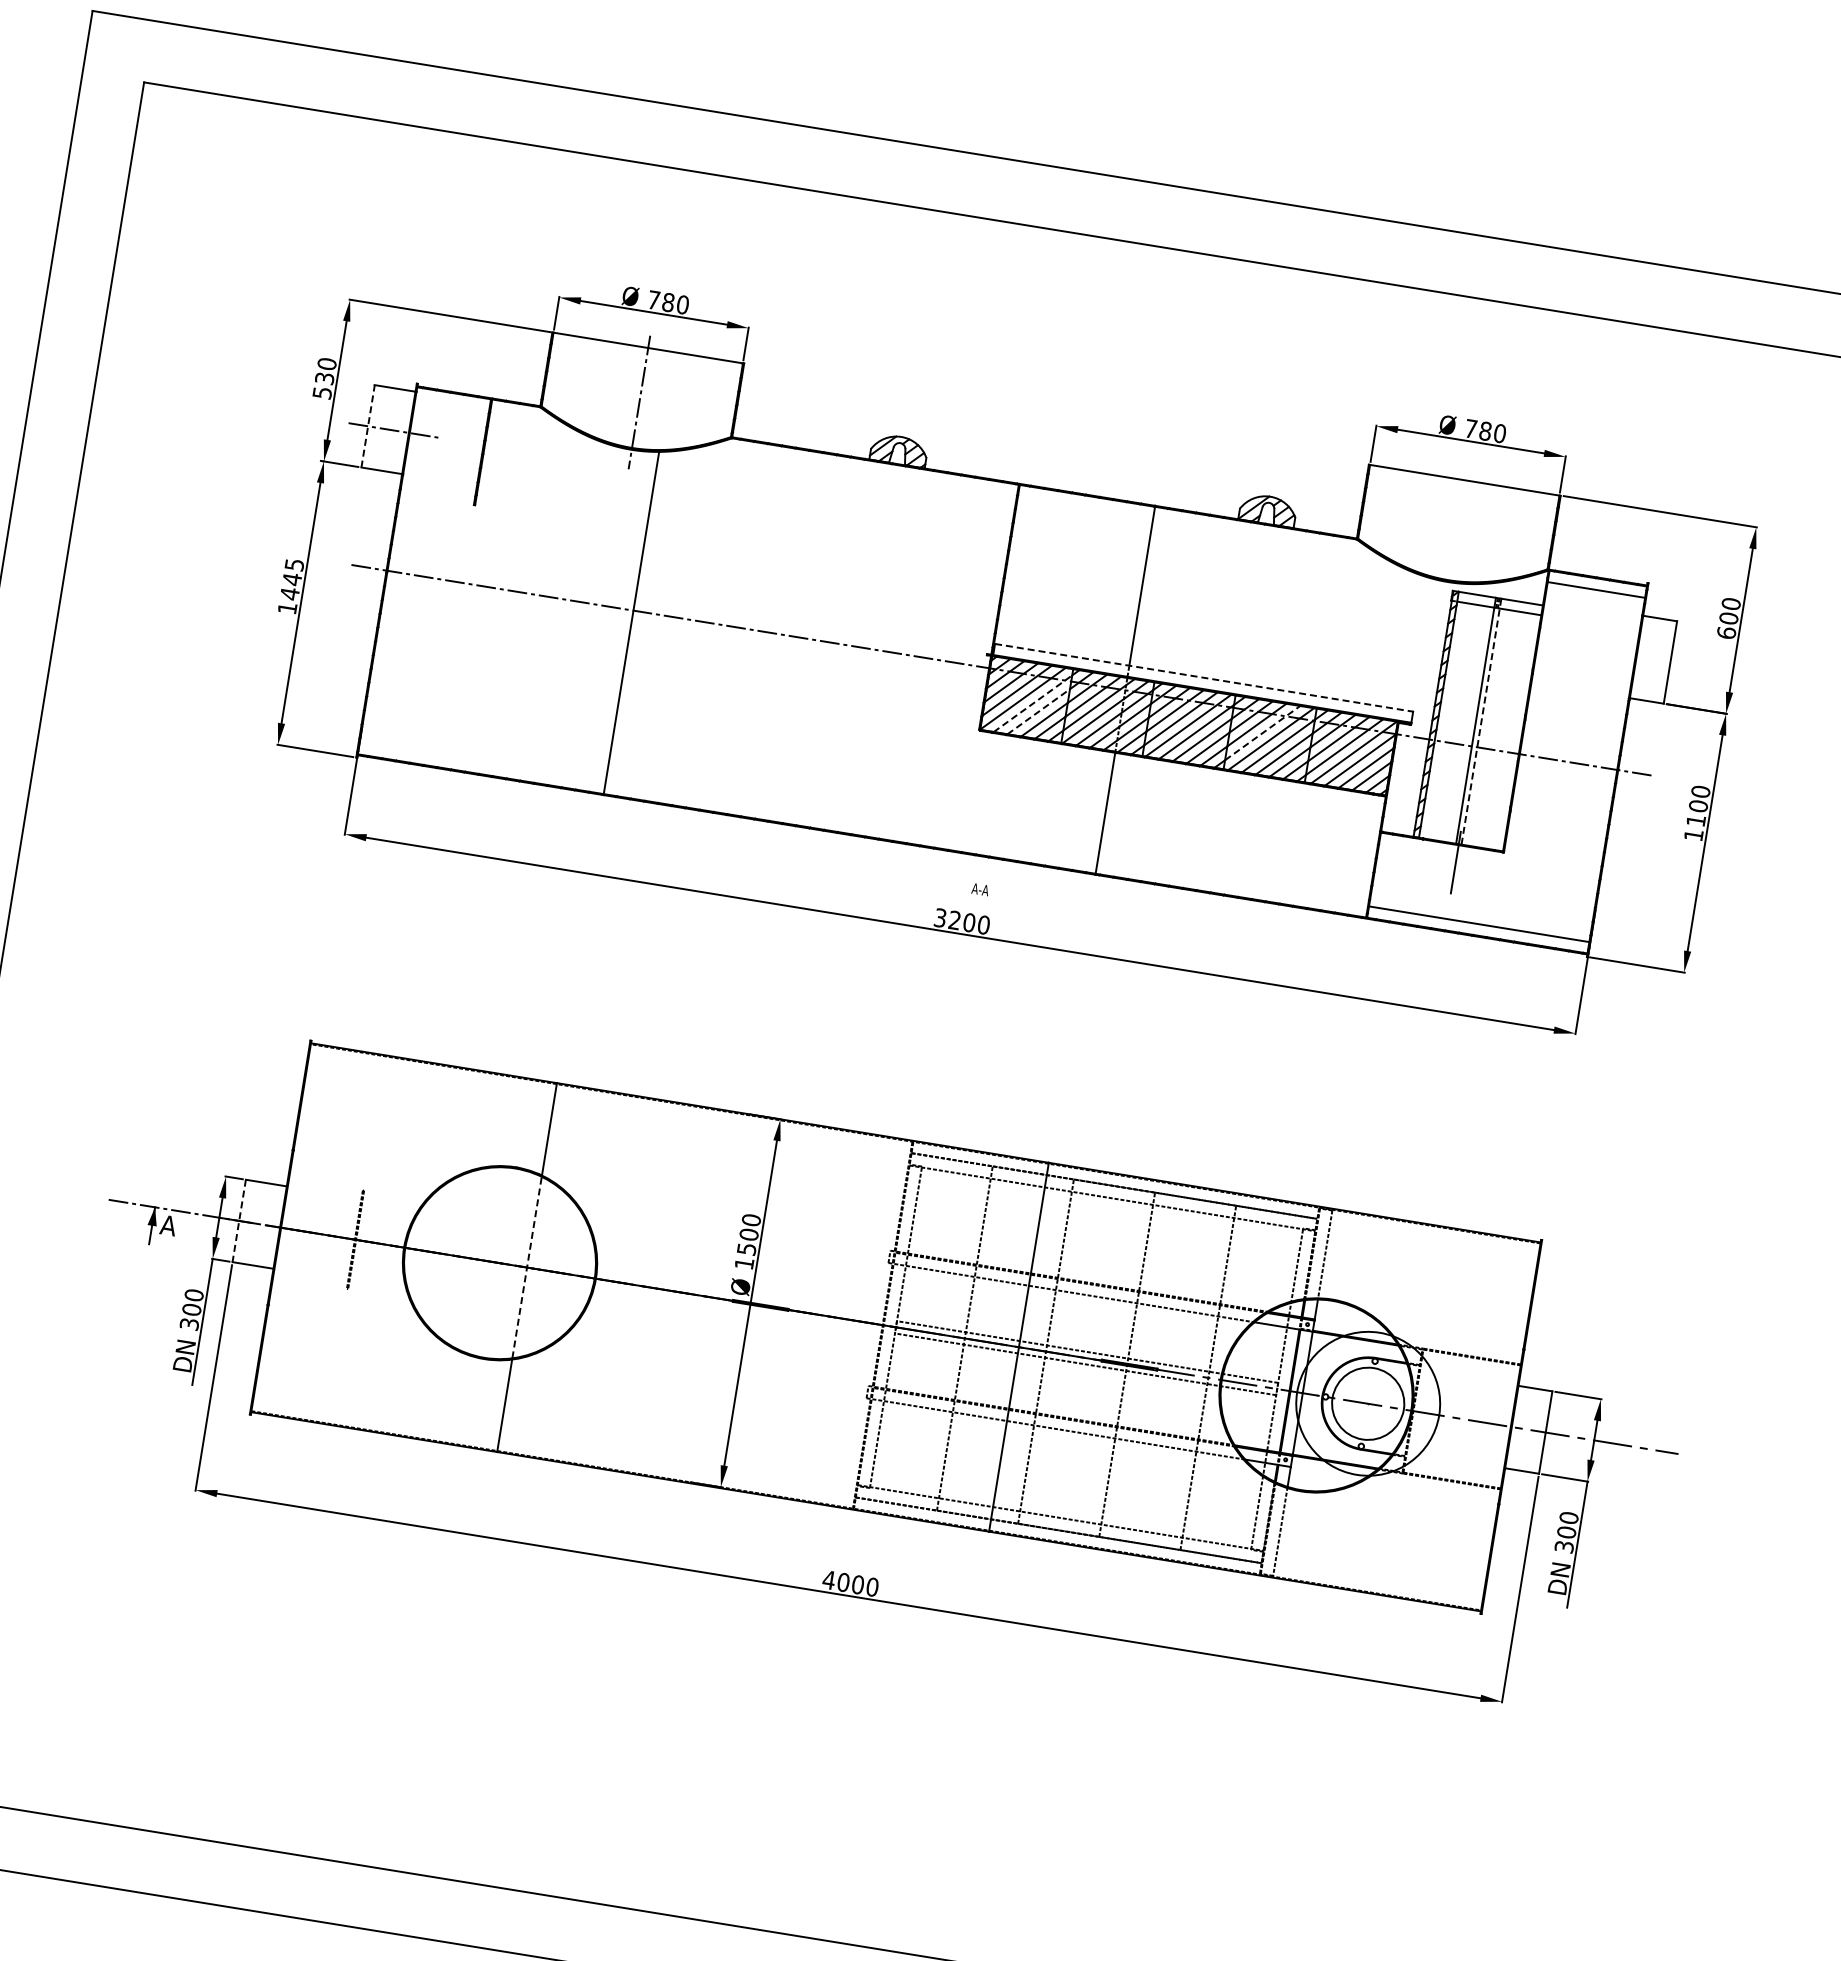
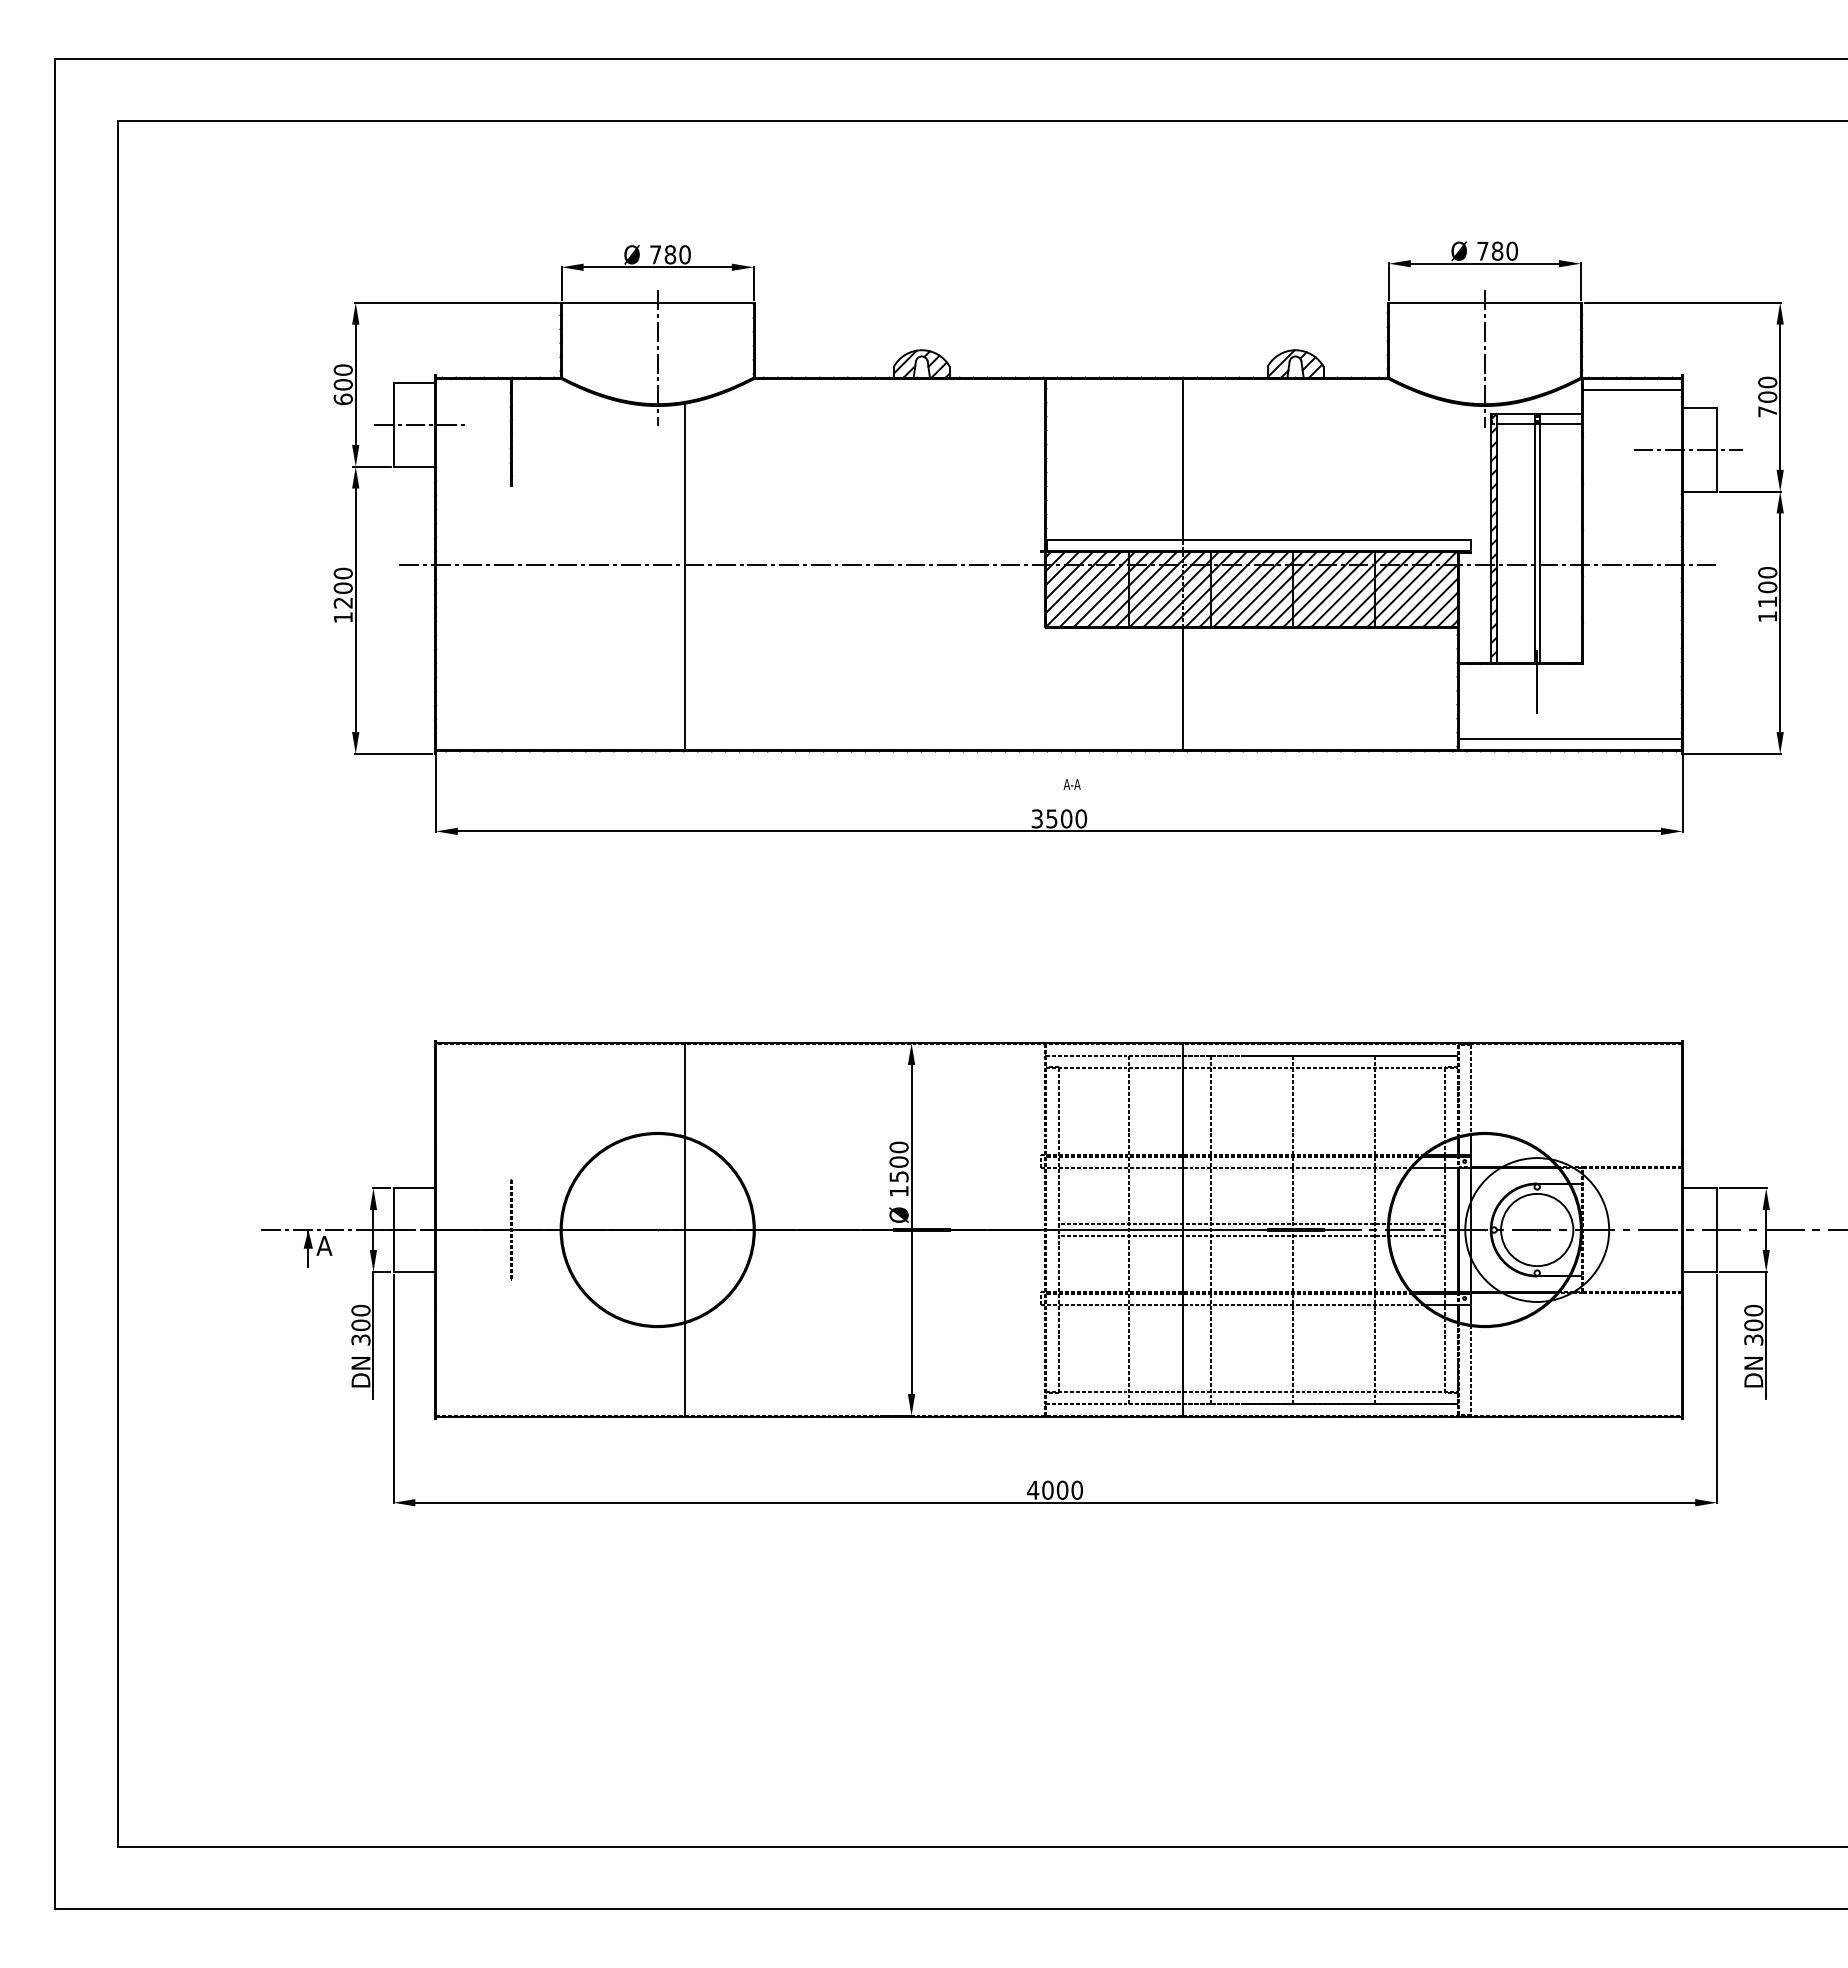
text: (322, 386) -> (342, 392), 530 -> 600
line: (367, 426) -> (393, 425), dashed -> solid
line: (1455, 535) -> (1484, 358), added
text: (291, 579) -> (342, 588), 1445 -> 1200
text: (1726, 632) -> (1767, 411), 600 -> 700
line: (1641, 657) -> (1687, 449), added
line: (1204, 677) -> (1259, 539), dashed -> solid
line: (1033, 703) -> (1094, 592), dashed -> solid
line: (1038, 711) -> (1101, 599), dashed -> solid
line: (1481, 721) -> (1539, 538), dashed -> solid
line: (1263, 732) -> (1326, 584), dashed -> solid
text: (954, 919) -> (1051, 818), 3200 -> 3500
line: (239, 1221) -> (393, 1230), dashed -> solid
line: (527, 1268) -> (685, 1230), dashed -> solid

